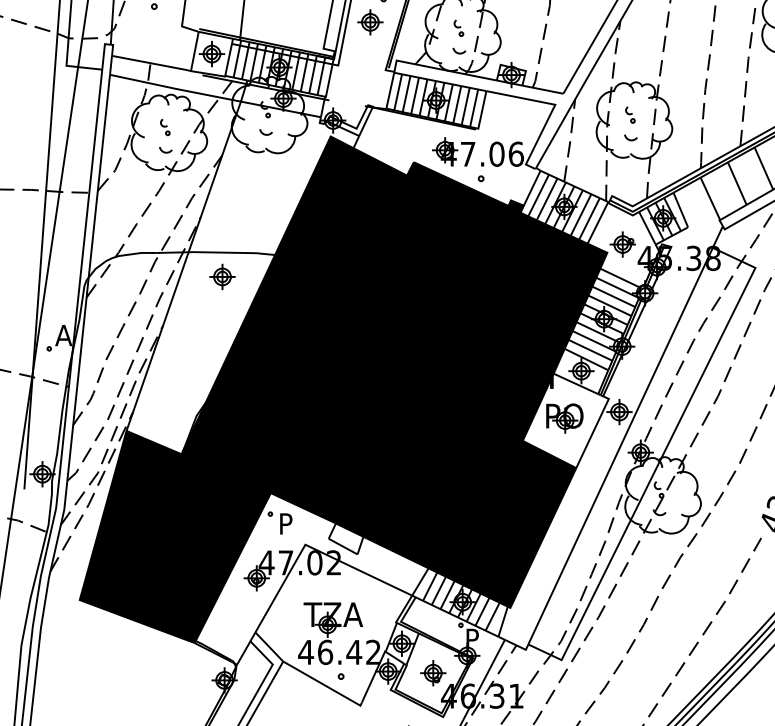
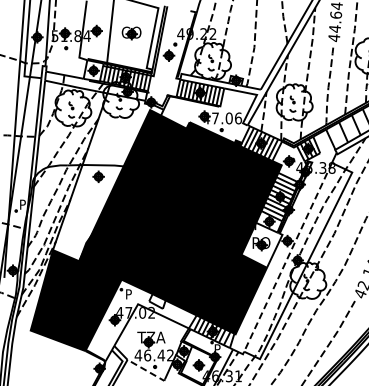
text: (62, 335) -> (22, 204), A -> P
line: (619, 446) -> (287, 257), solid -> dashed
line: (325, 686) -> (147, 371), solid -> dashed

